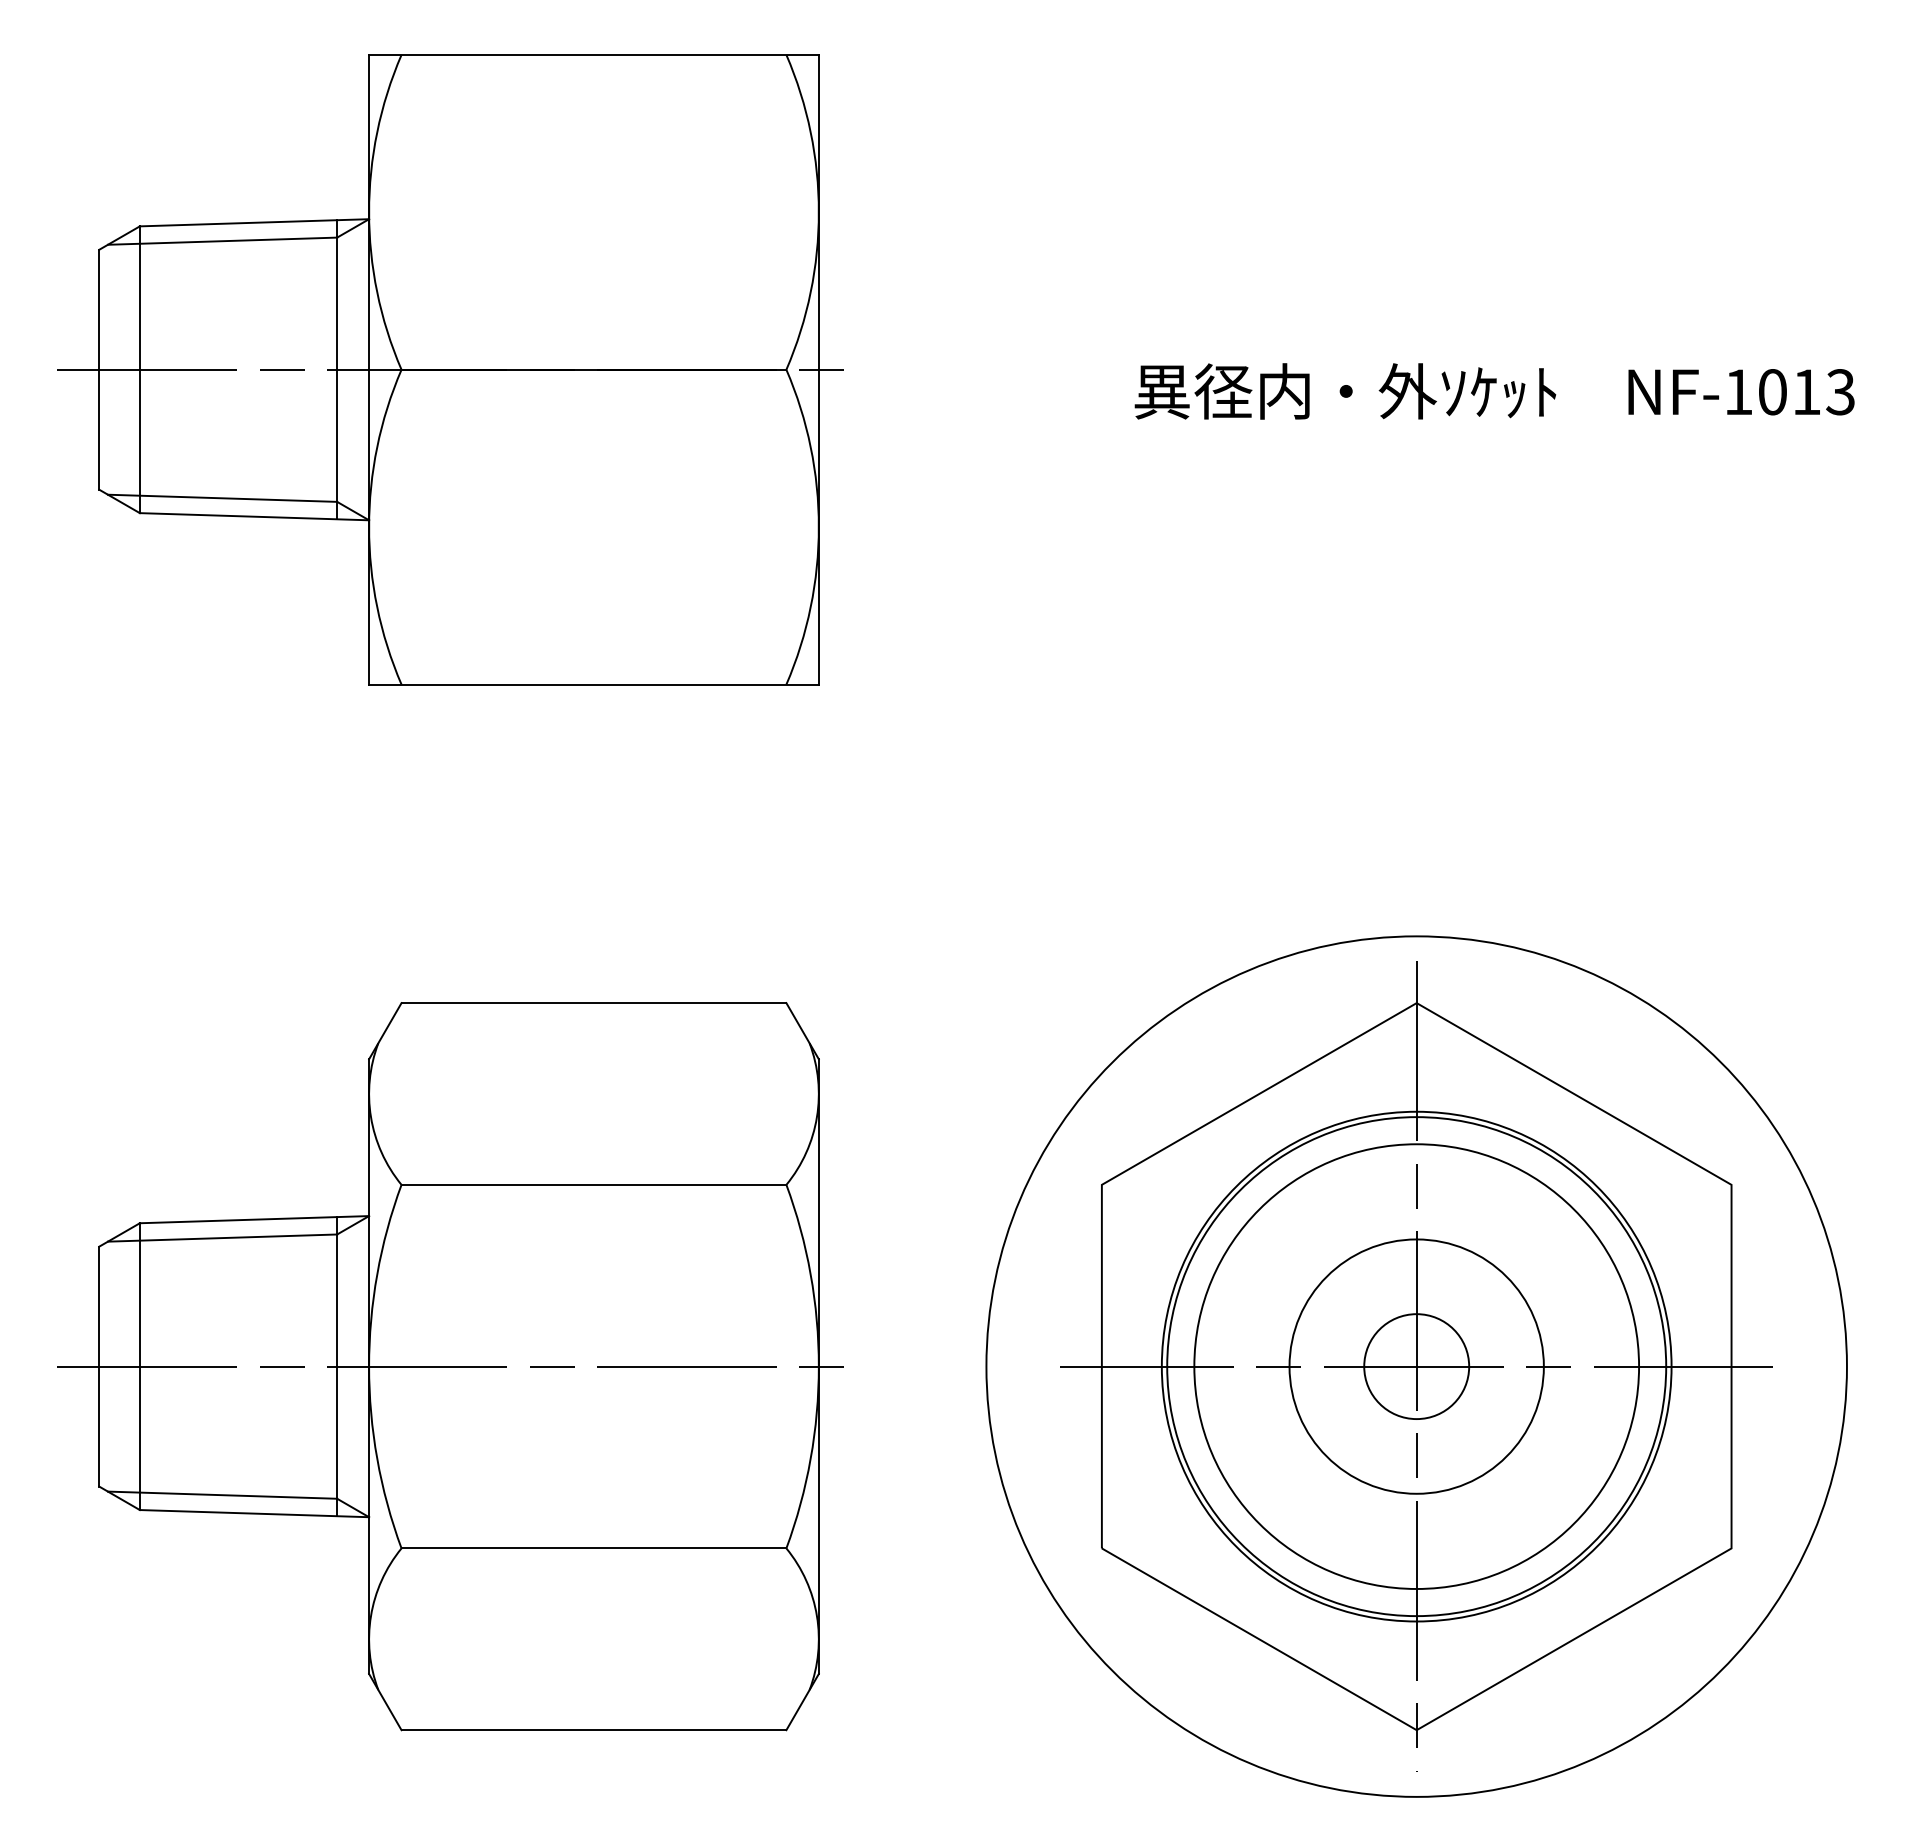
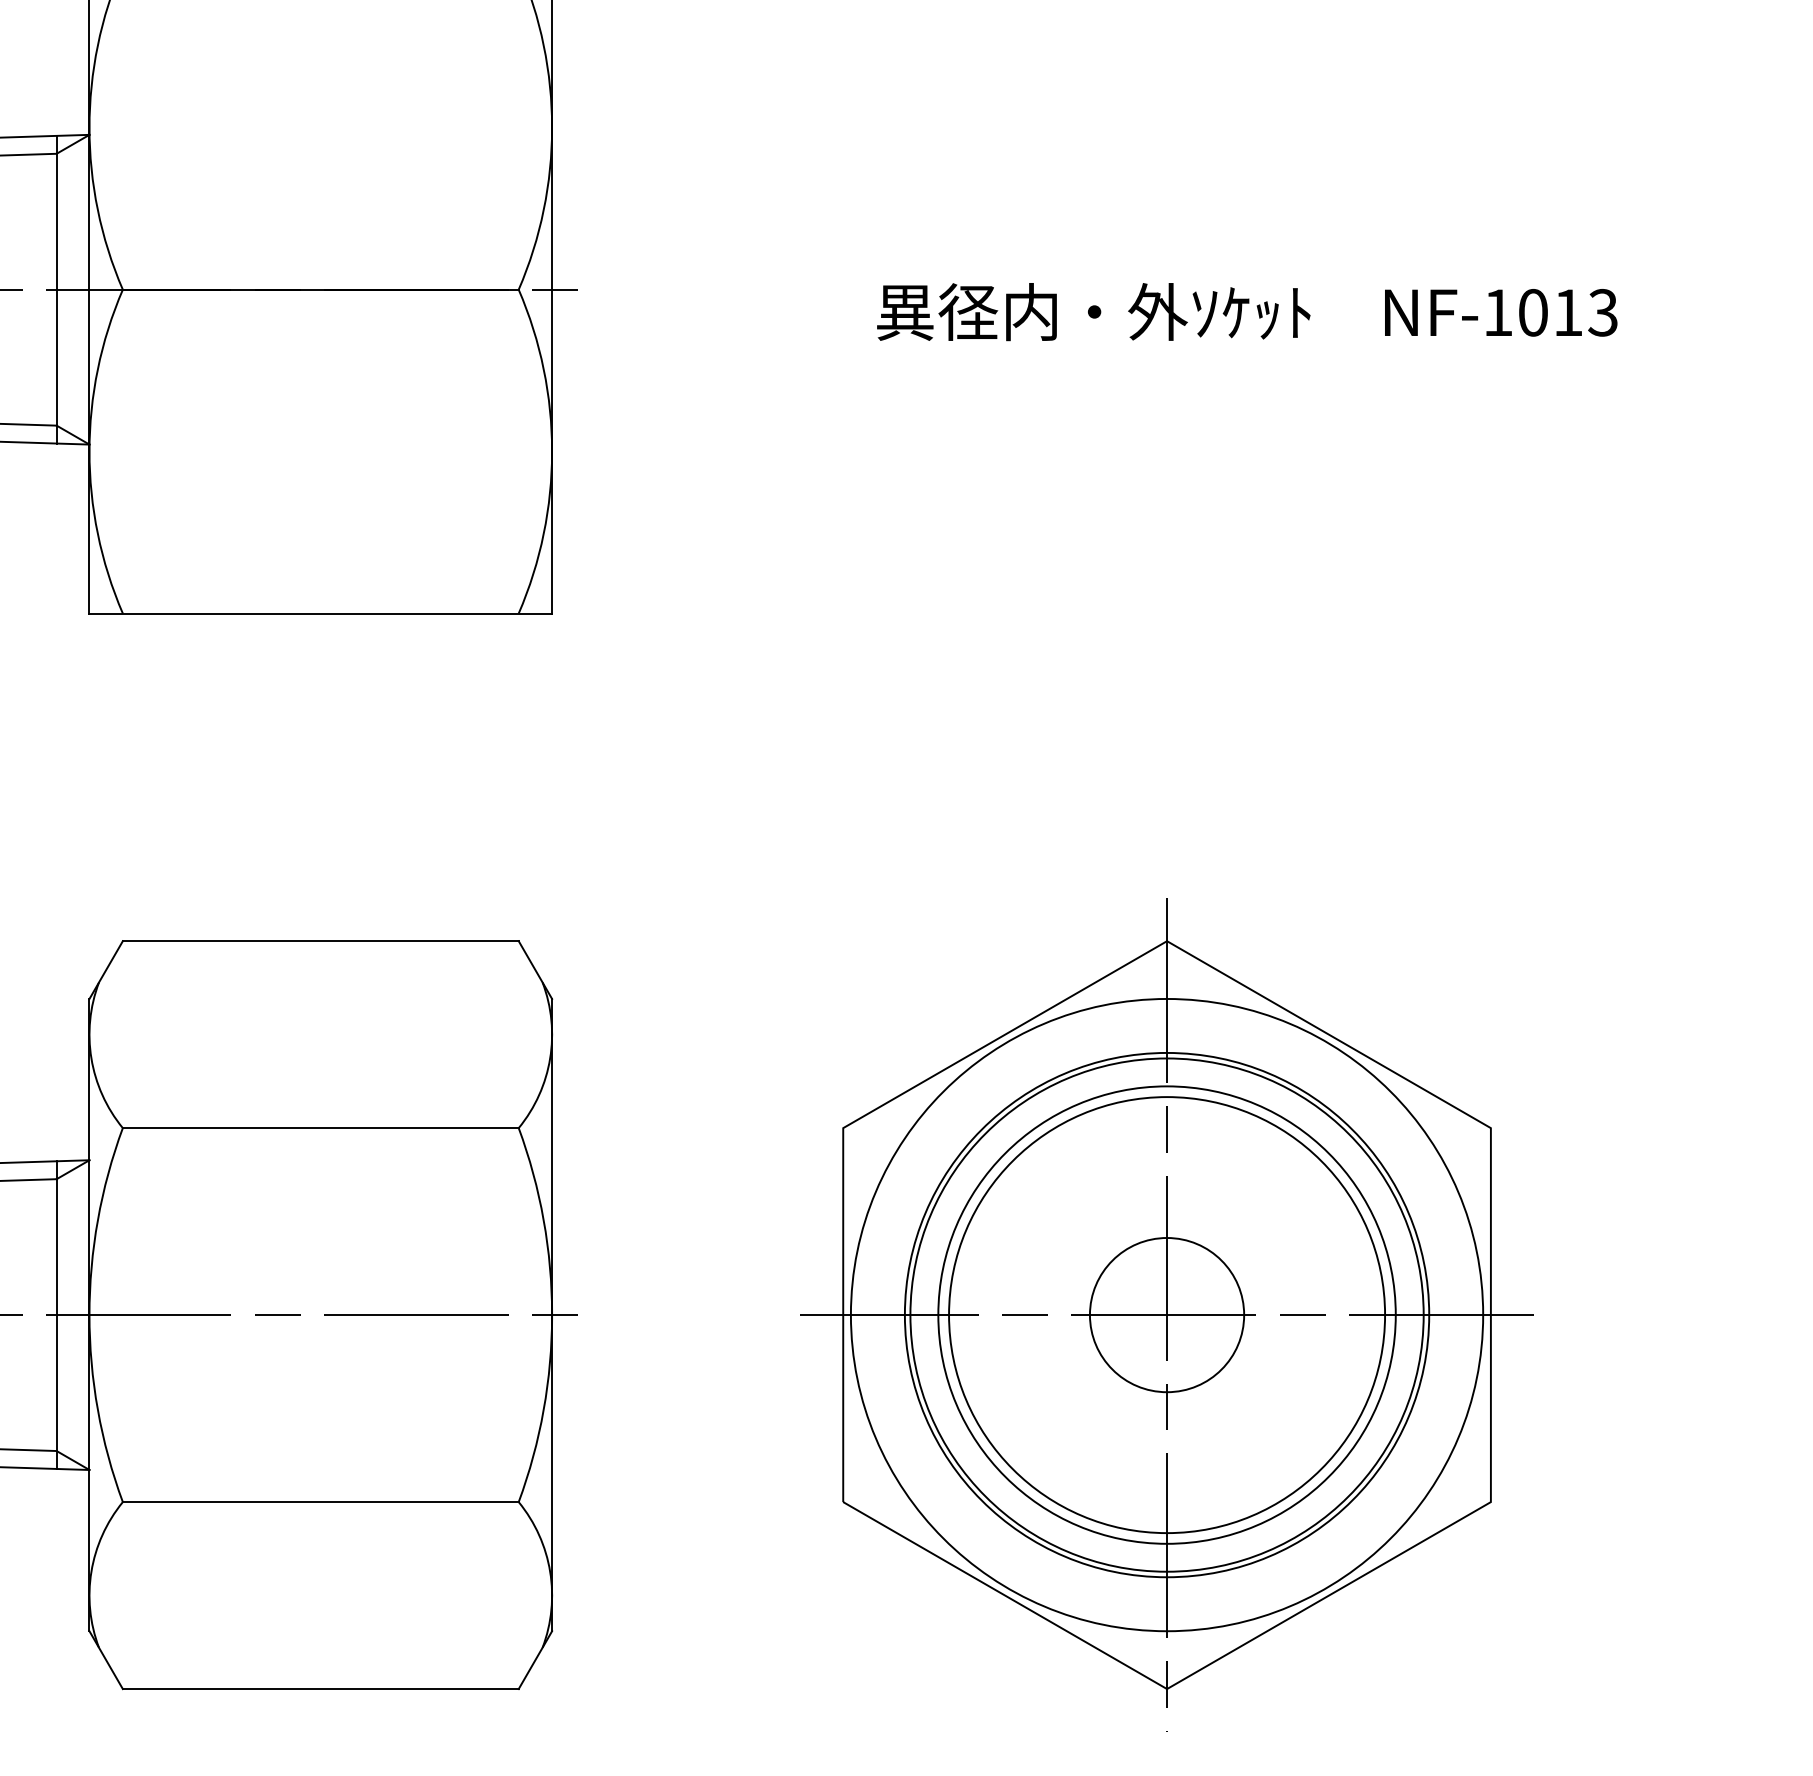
circle: (1416, 1366) -> (1166, 1314), size x0.71
circle: (1416, 1366) -> (1166, 1314), size x1.43
circle: (1416, 1366) -> (1166, 1314), size x1.67

